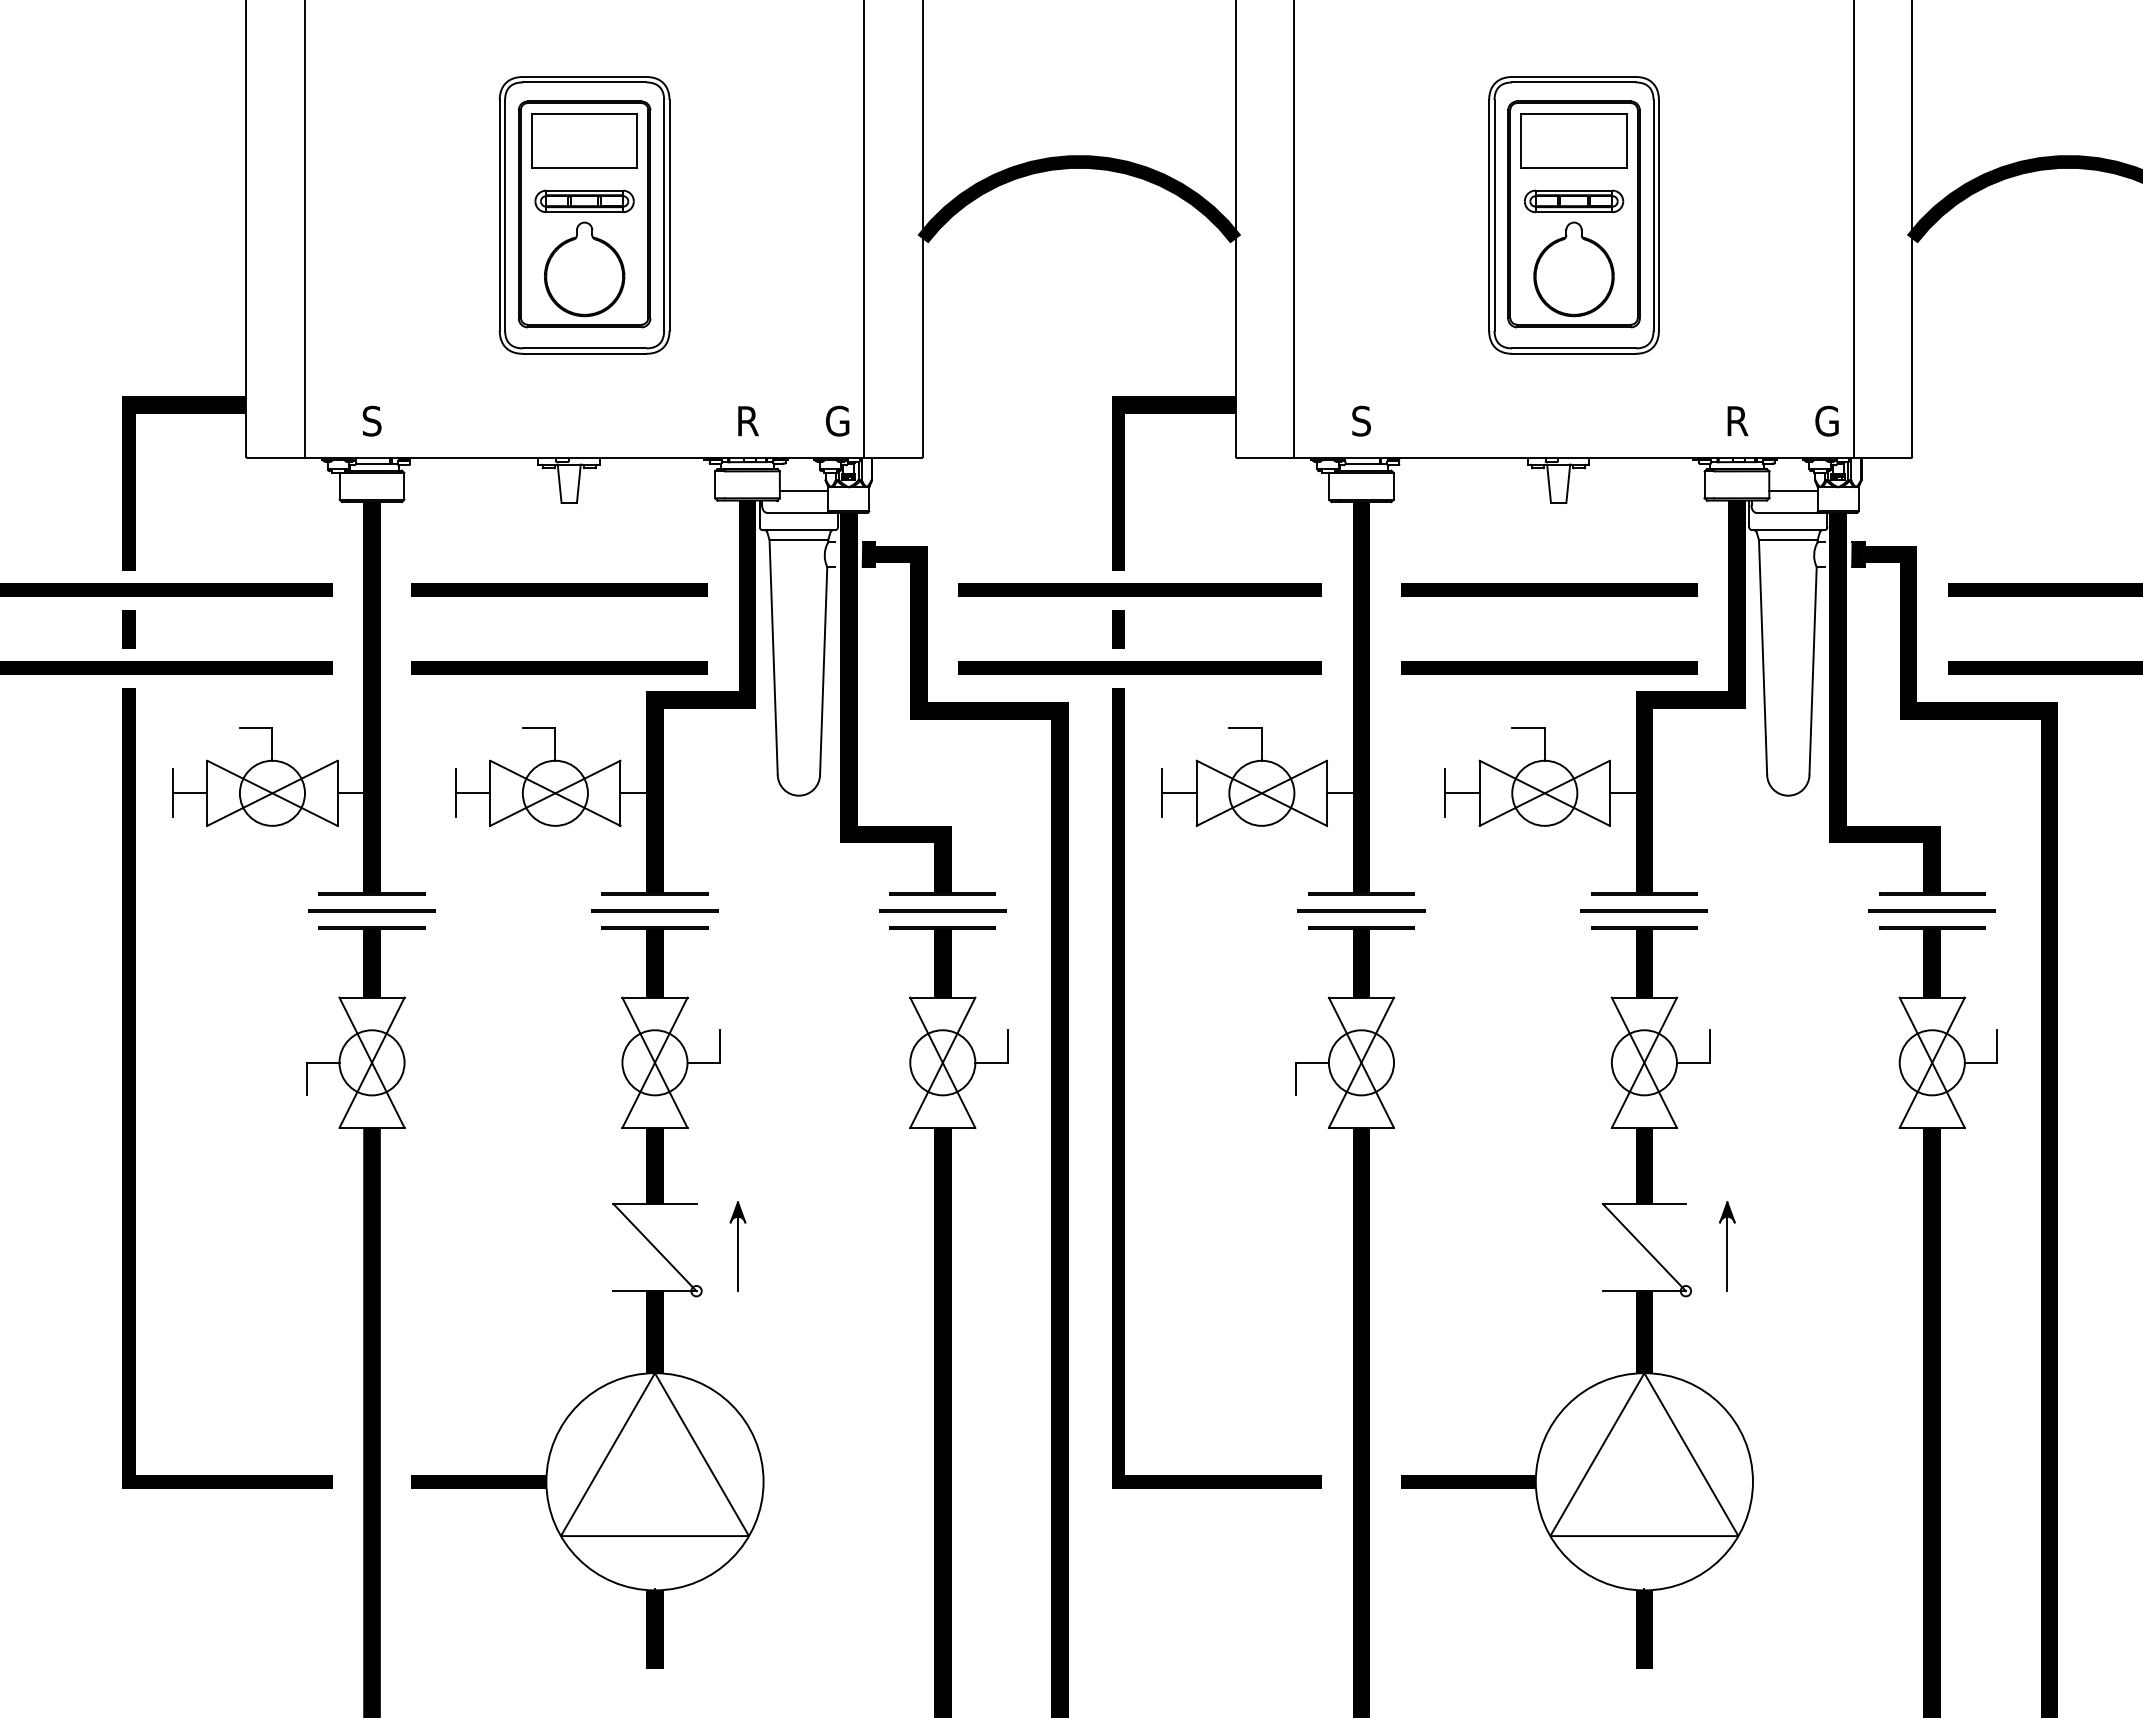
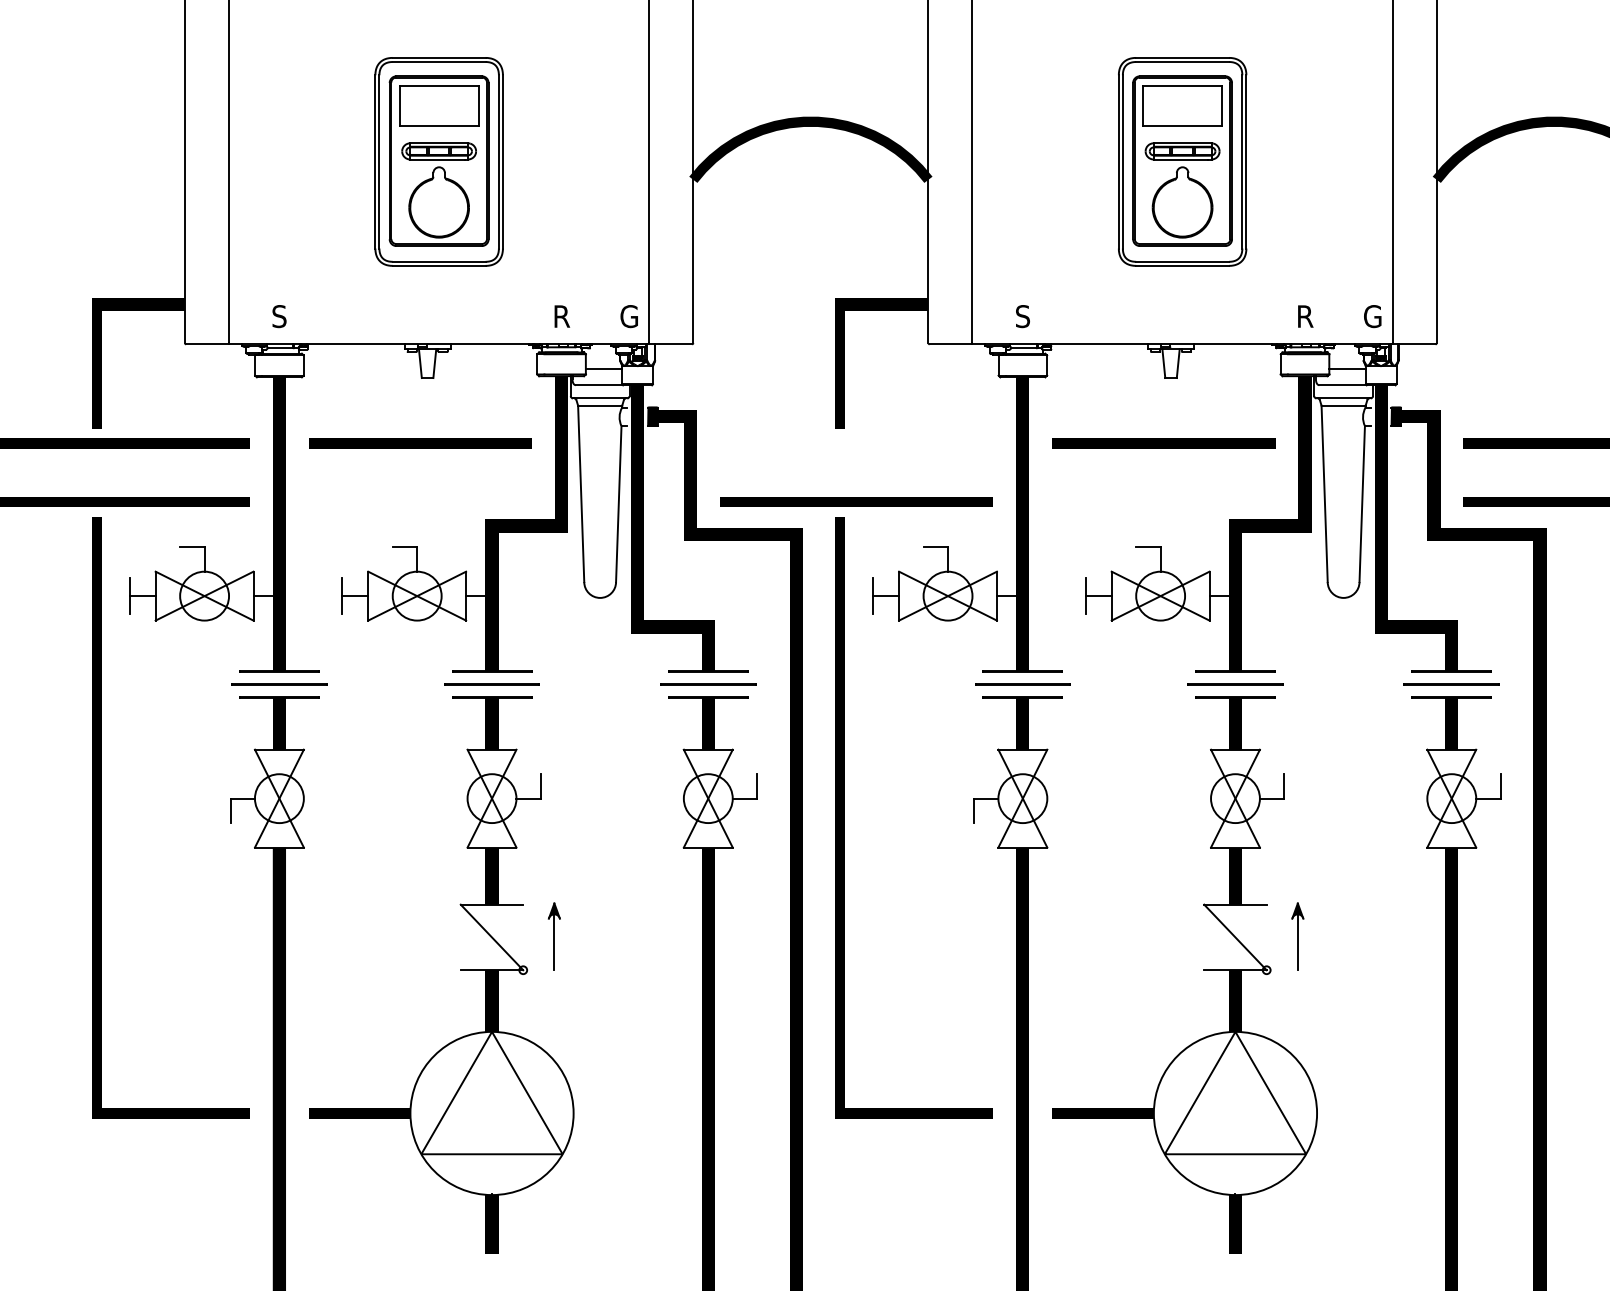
line: (1139, 589) -> (856, 442), removed
line: (128, 629) -> (96, 473), removed
line: (1118, 629) -> (840, 473), removed
line: (559, 667) -> (420, 501), removed
line: (1549, 667) -> (1164, 501), removed

